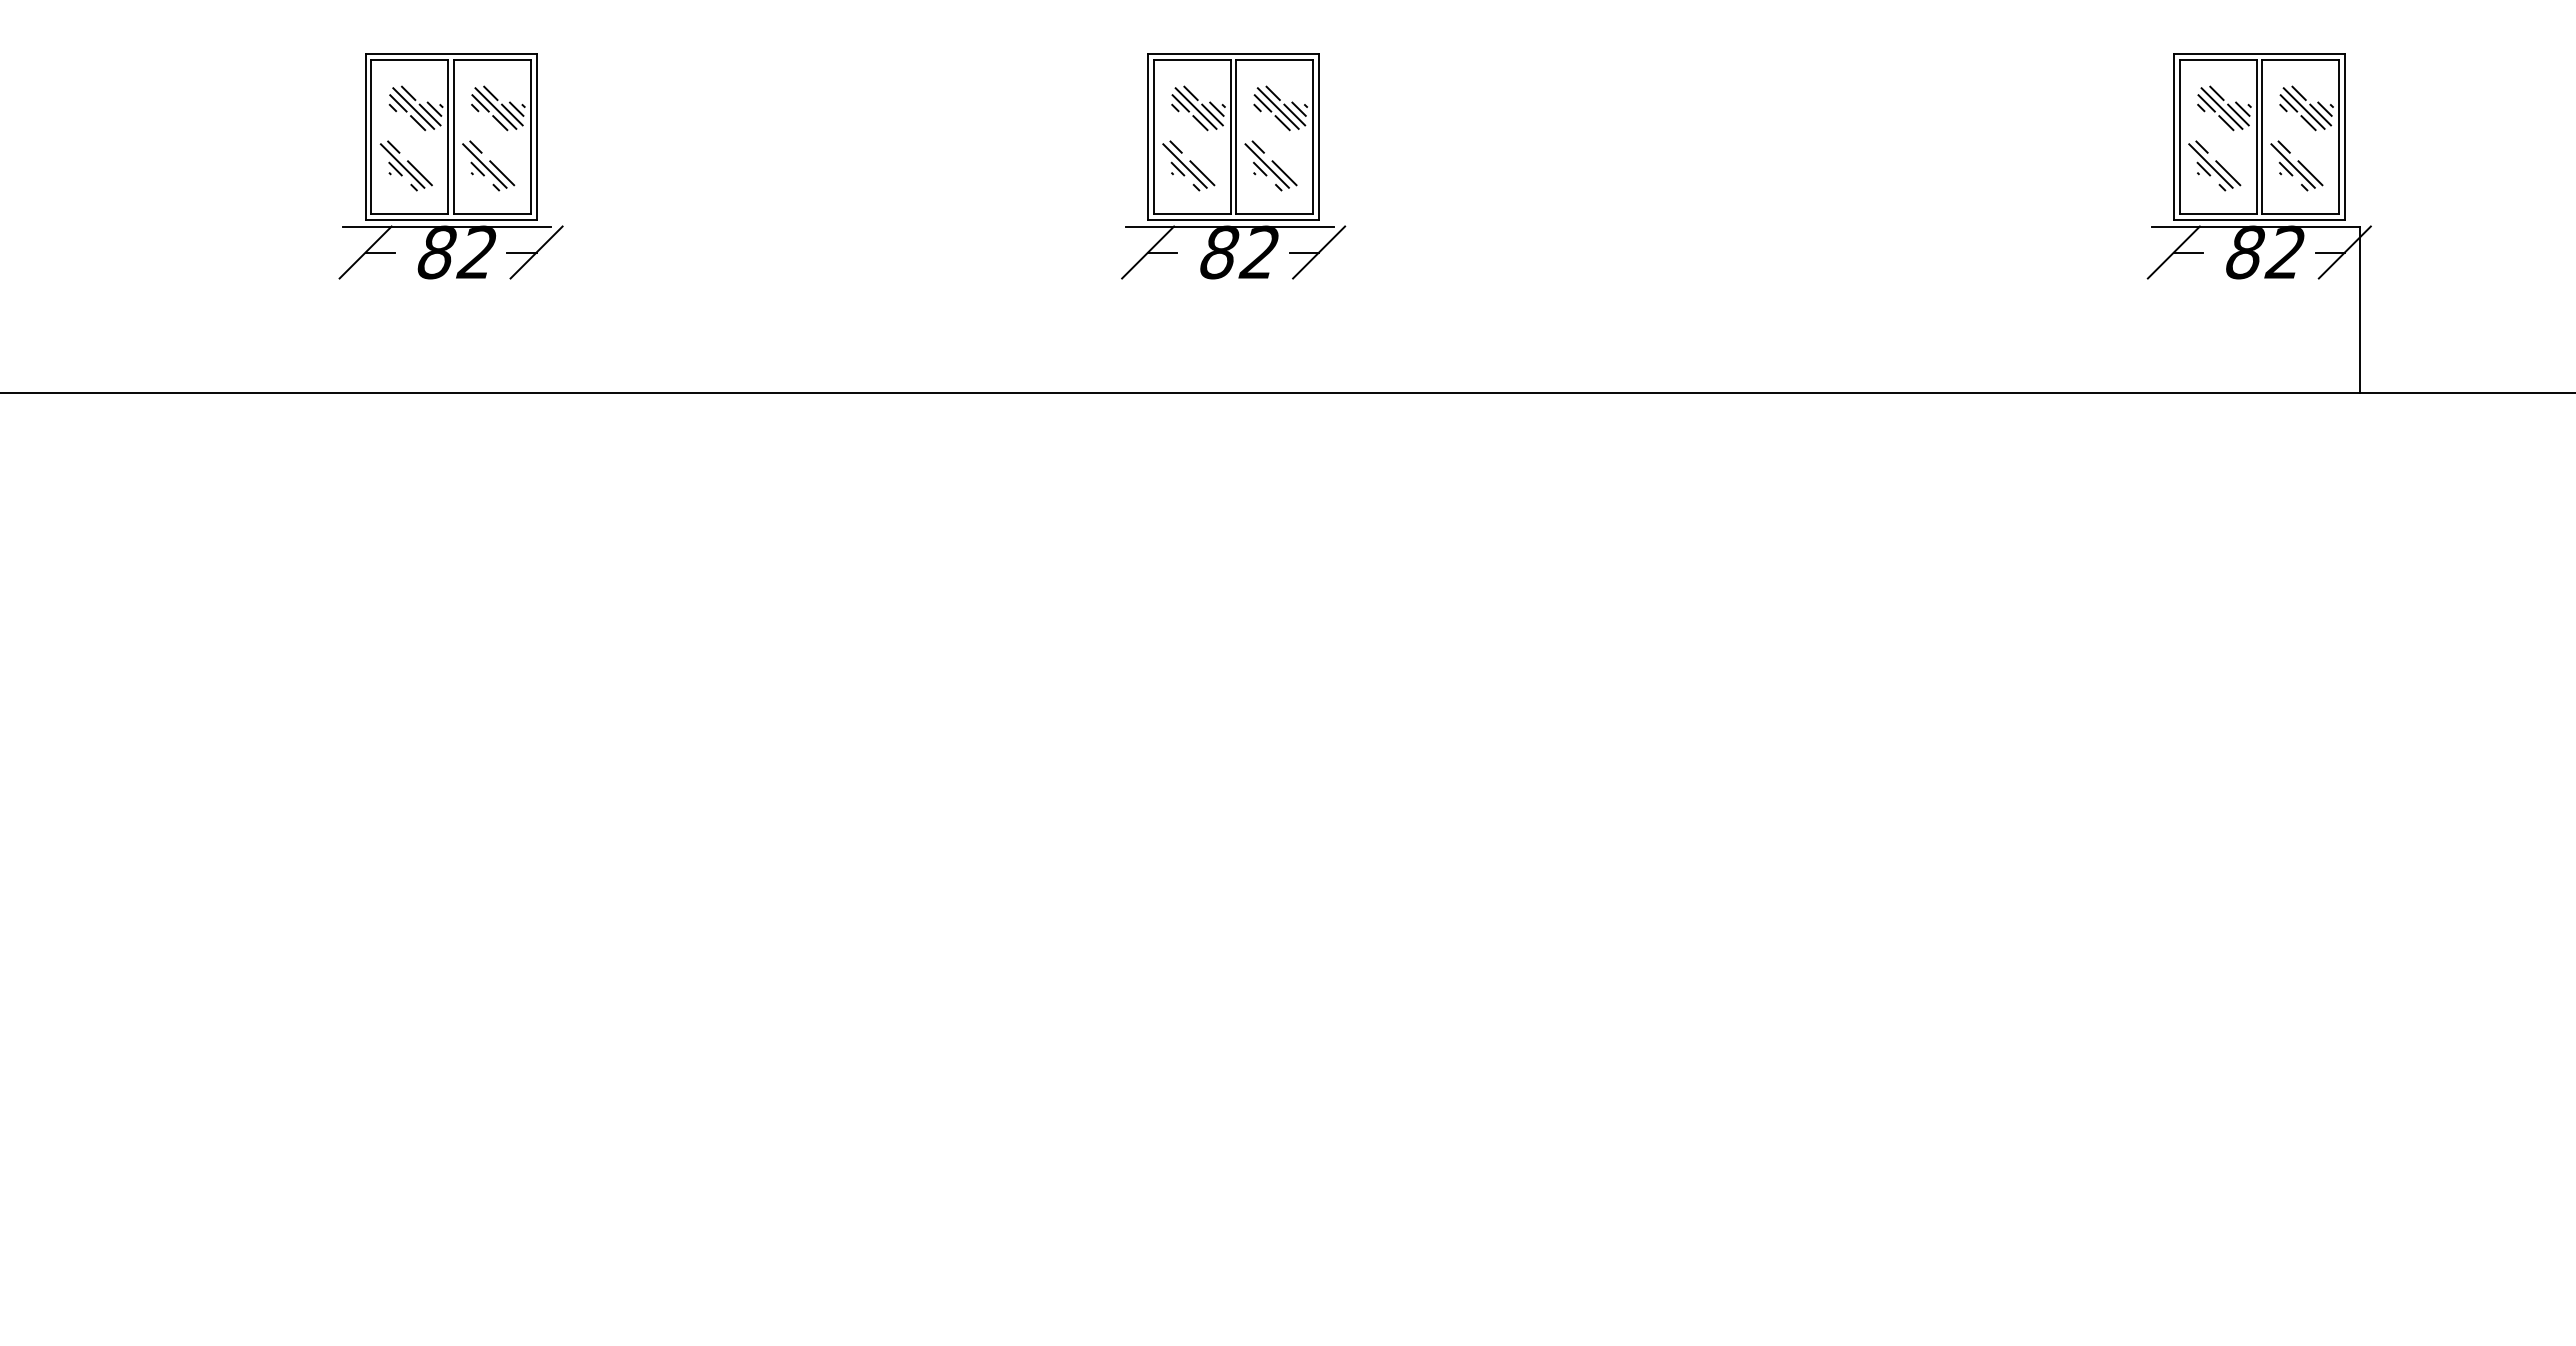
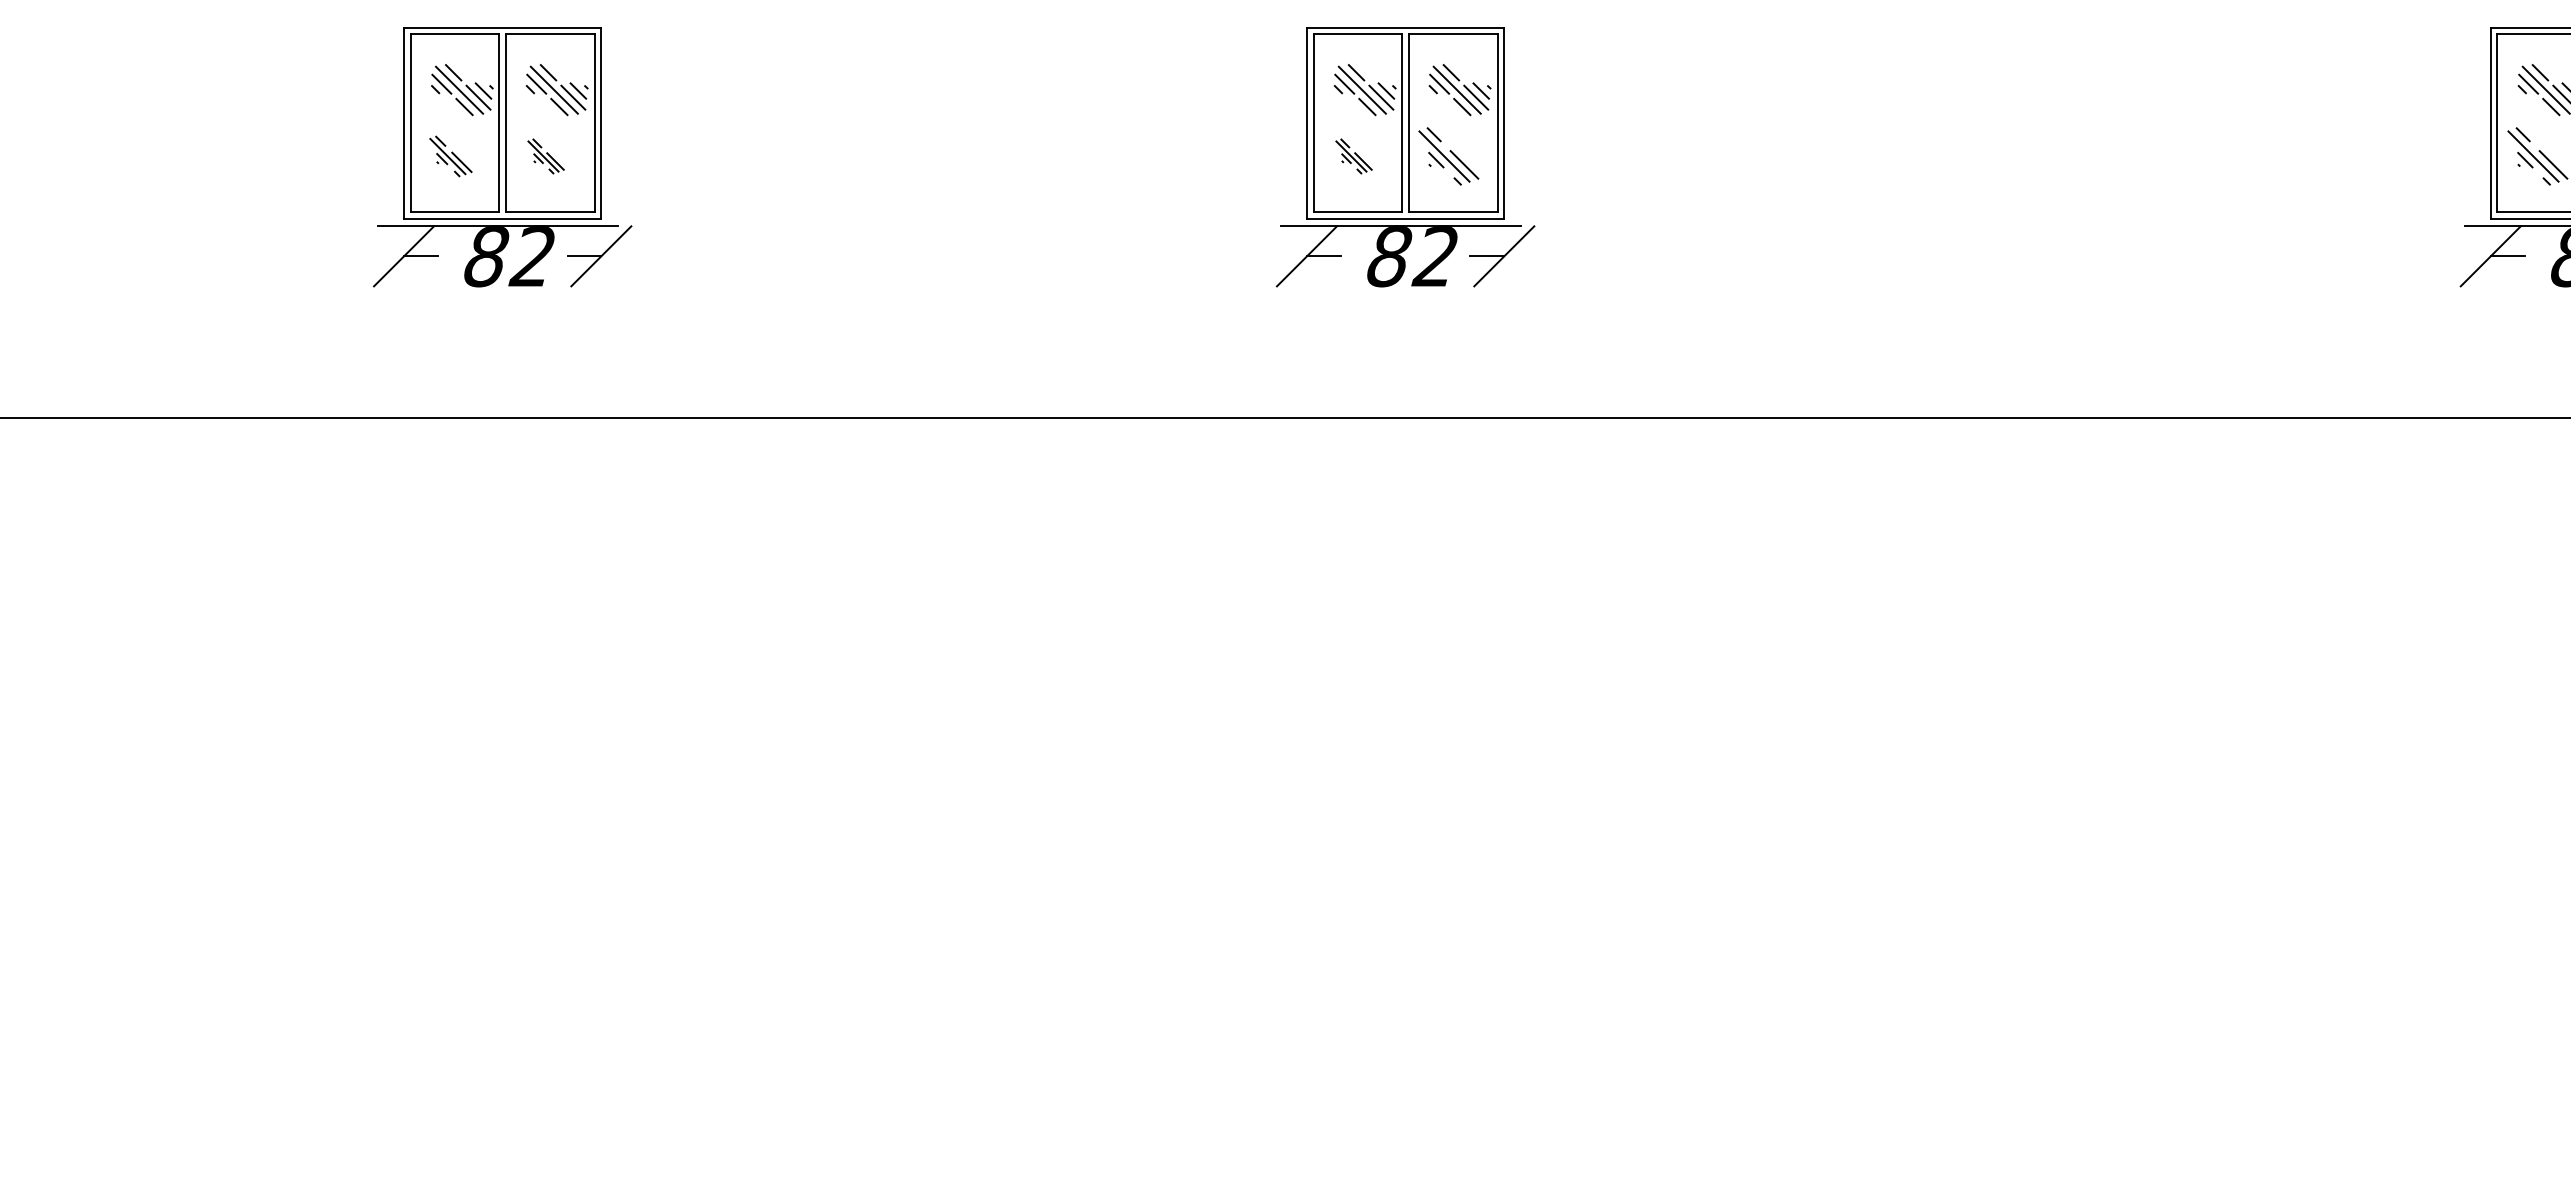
part: (405, 165) -> (450, 155), size x0.7
part: (488, 165) -> (545, 155), size x0.6
part: (1188, 165) -> (1353, 155), size x0.6

